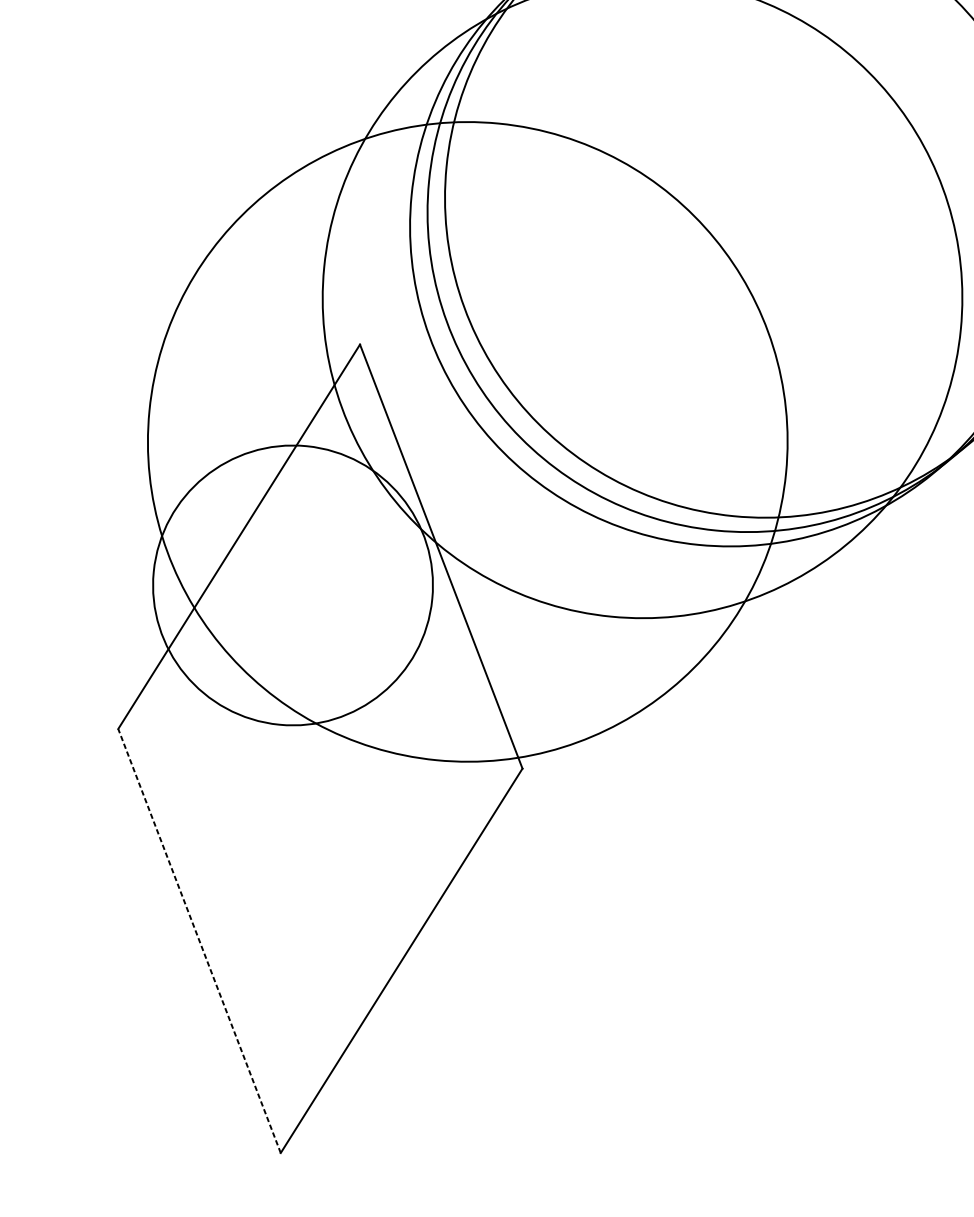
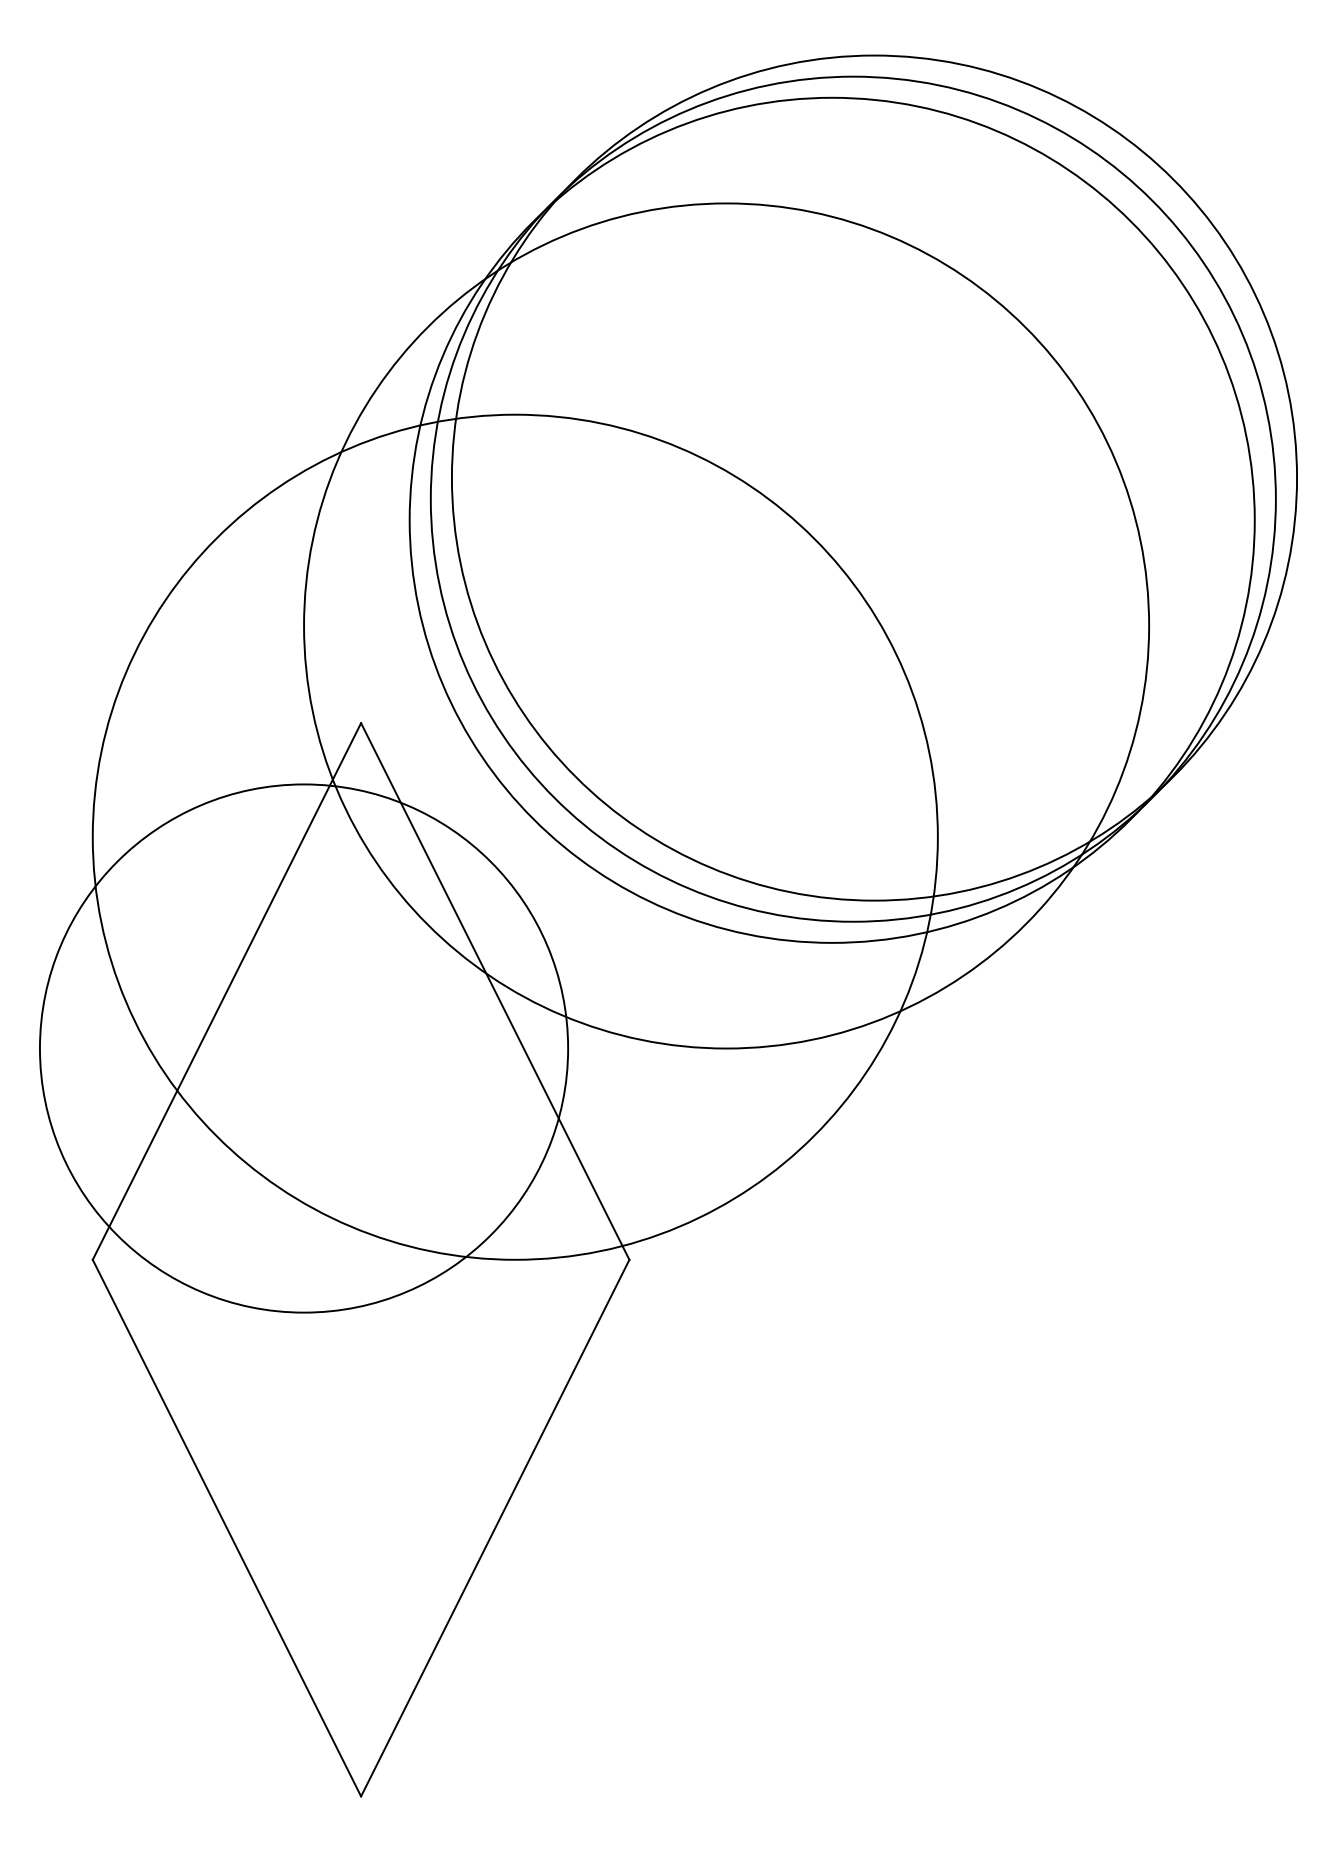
circle: (292, 585) -> (303, 1048), size x1.43
line: (199, 941) -> (226, 1528), dashed -> solid

